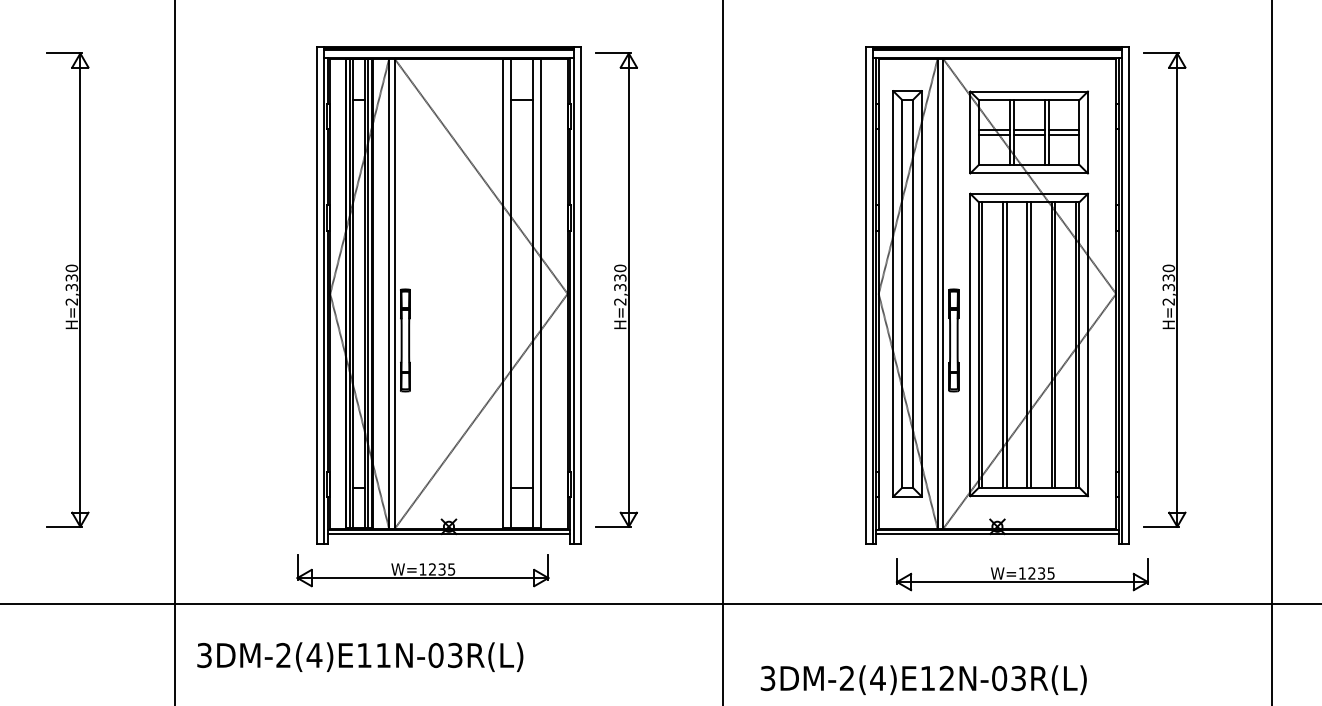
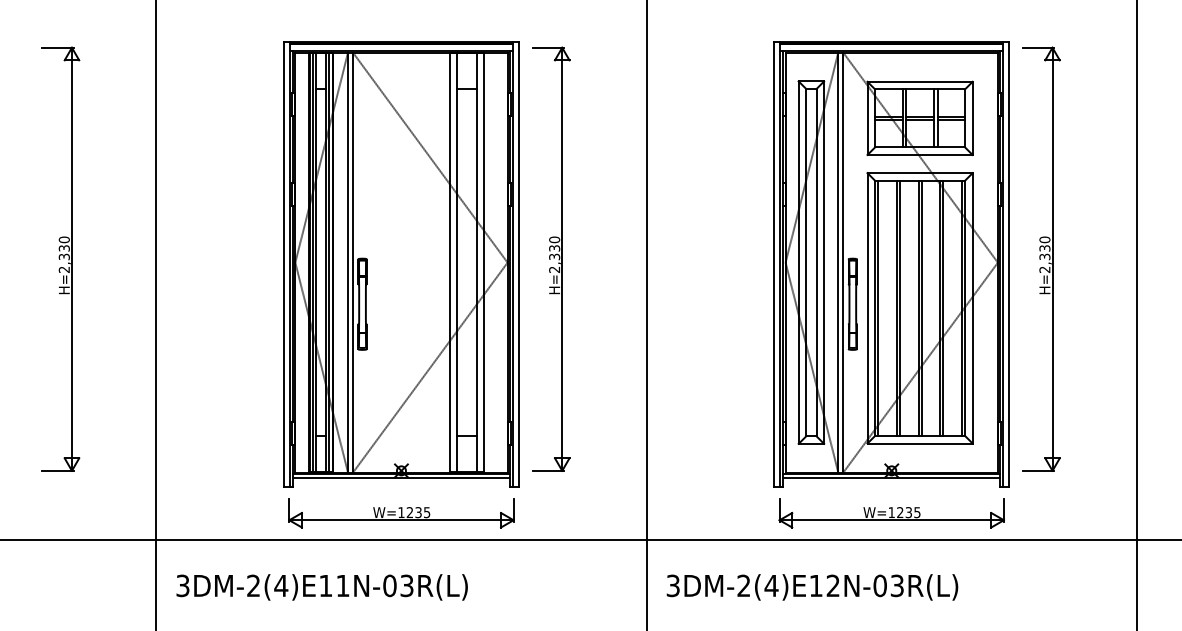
part: (422, 570) -> (401, 513), moved
part: (1022, 574) -> (891, 513), moved
text: (923, 679) -> (812, 586), moved

